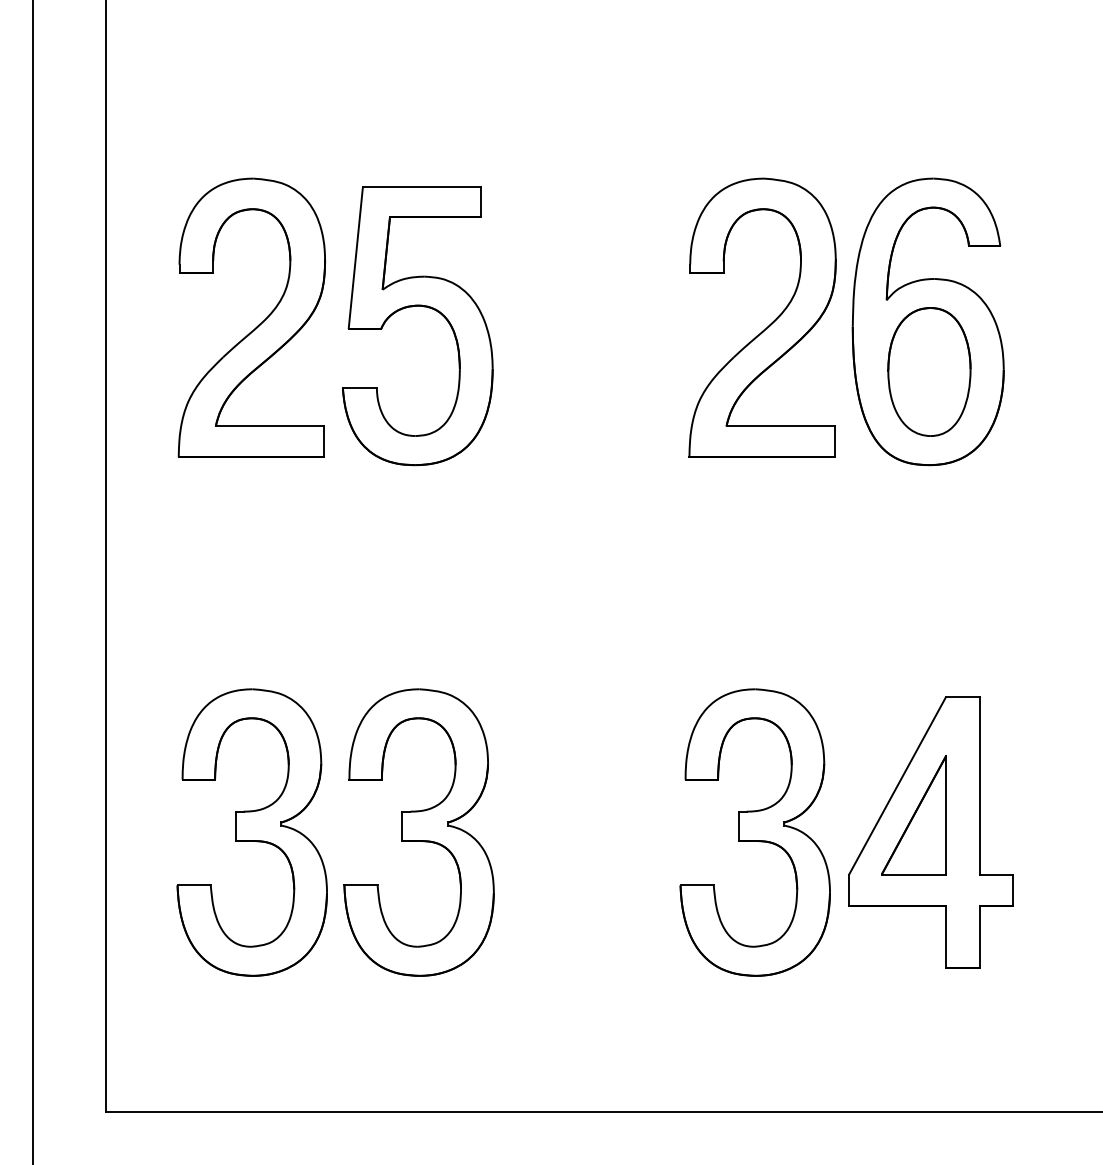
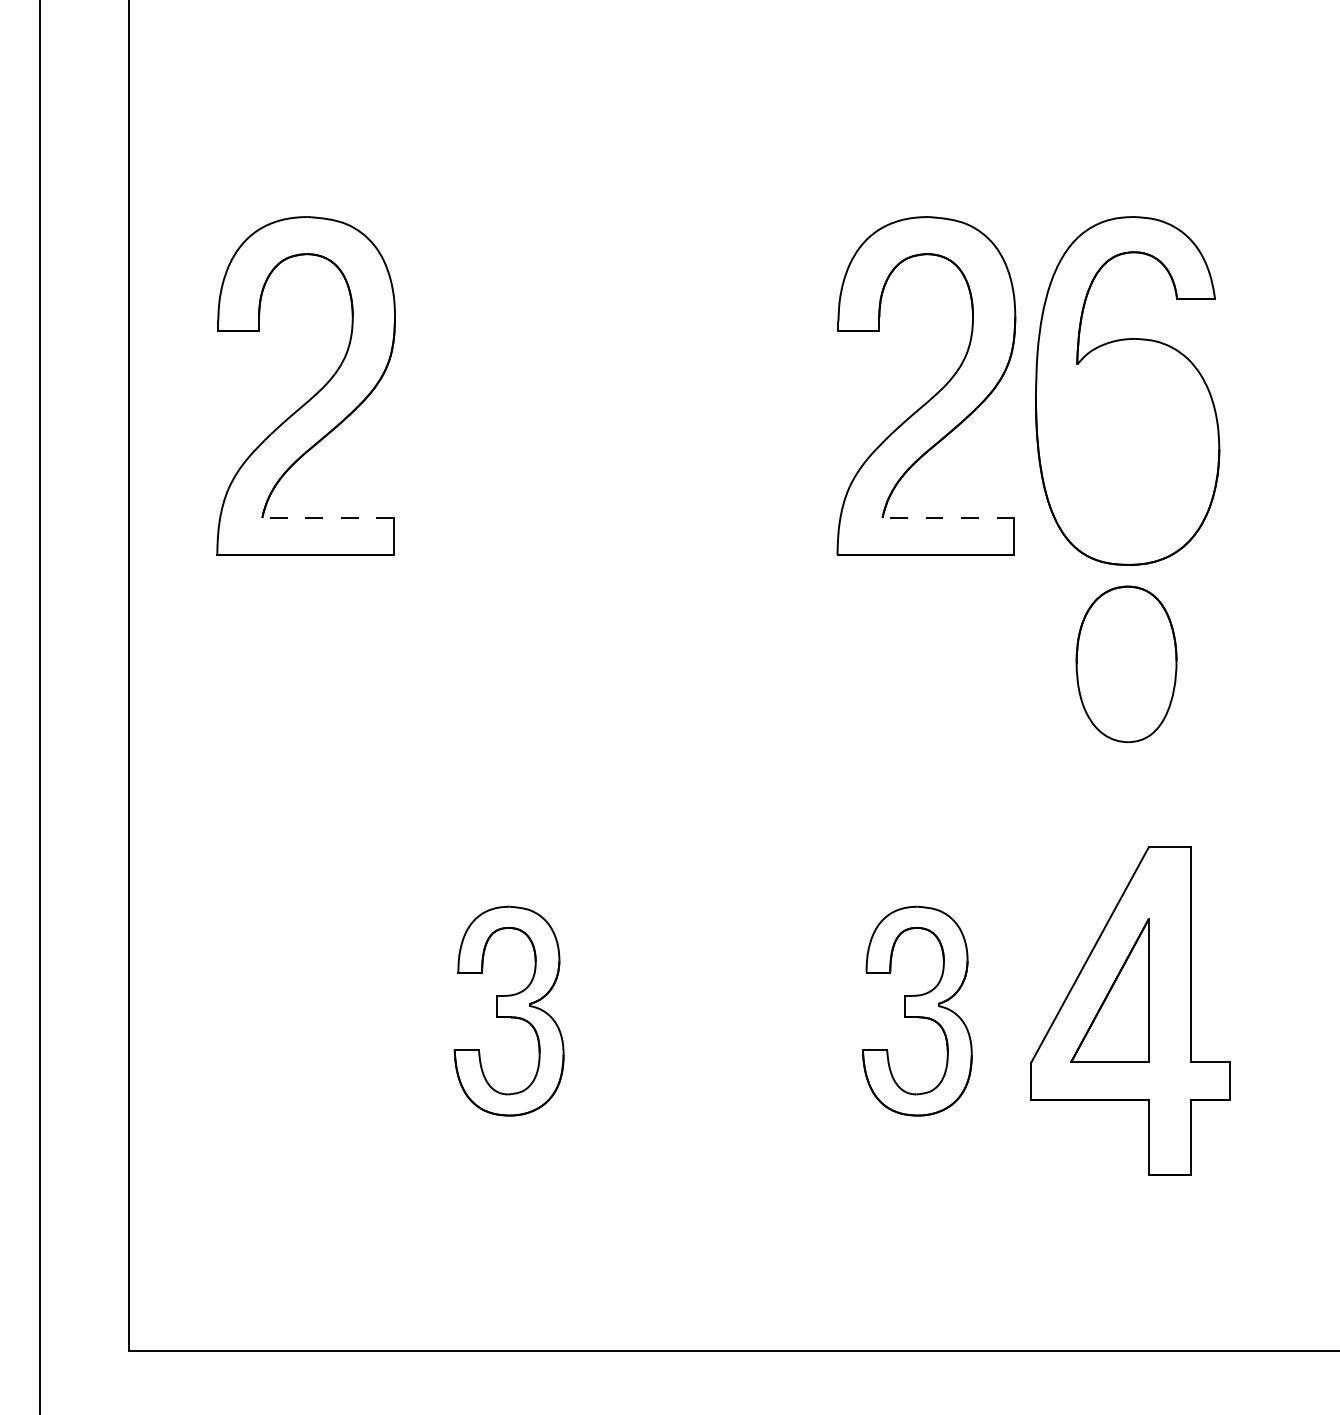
part: (412, 307) -> (501, 373), removed
part: (929, 371) -> (1126, 663), moved
line: (269, 426) -> (327, 518), solid -> dashed
line: (780, 426) -> (948, 518), solid -> dashed
part: (251, 832) -> (305, 1011), removed
part: (418, 832) -> (508, 1011), size x0.6
part: (754, 832) -> (916, 1011), size x0.6

